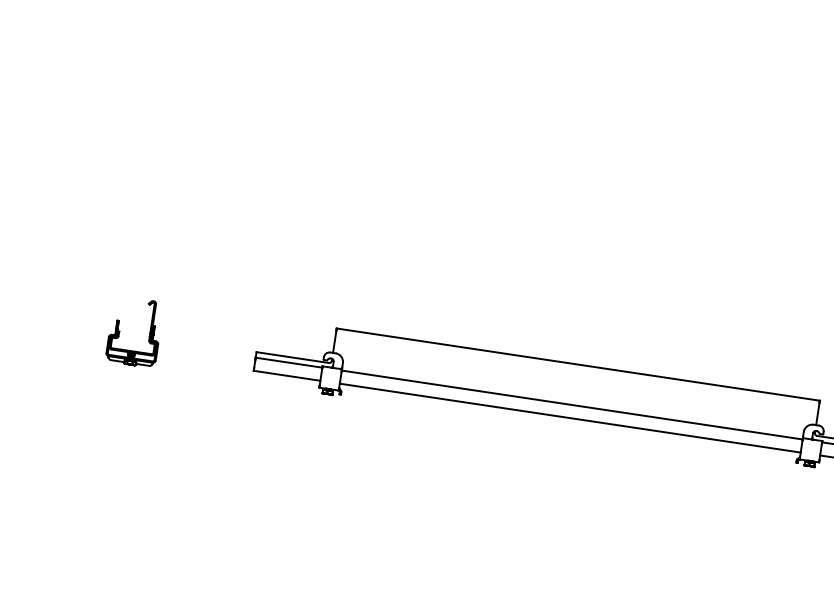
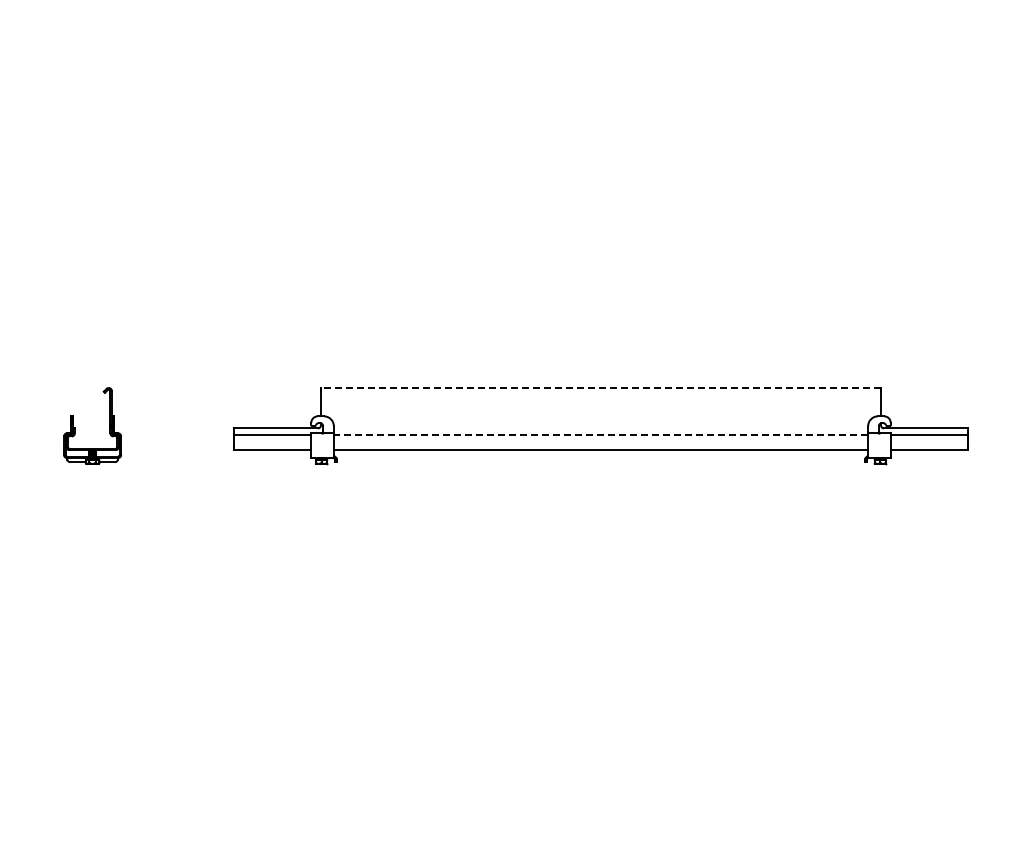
line: (577, 364) -> (600, 388), solid -> dashed
line: (571, 404) -> (600, 434), solid -> dashed

